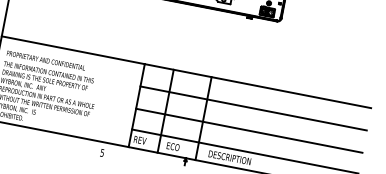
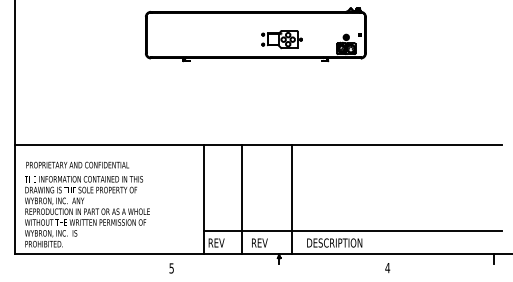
line: (253, 108) -> (352, 174), removed
line: (249, 130) -> (352, 203), removed
text: (173, 146) -> (260, 242), ECO -> REV

